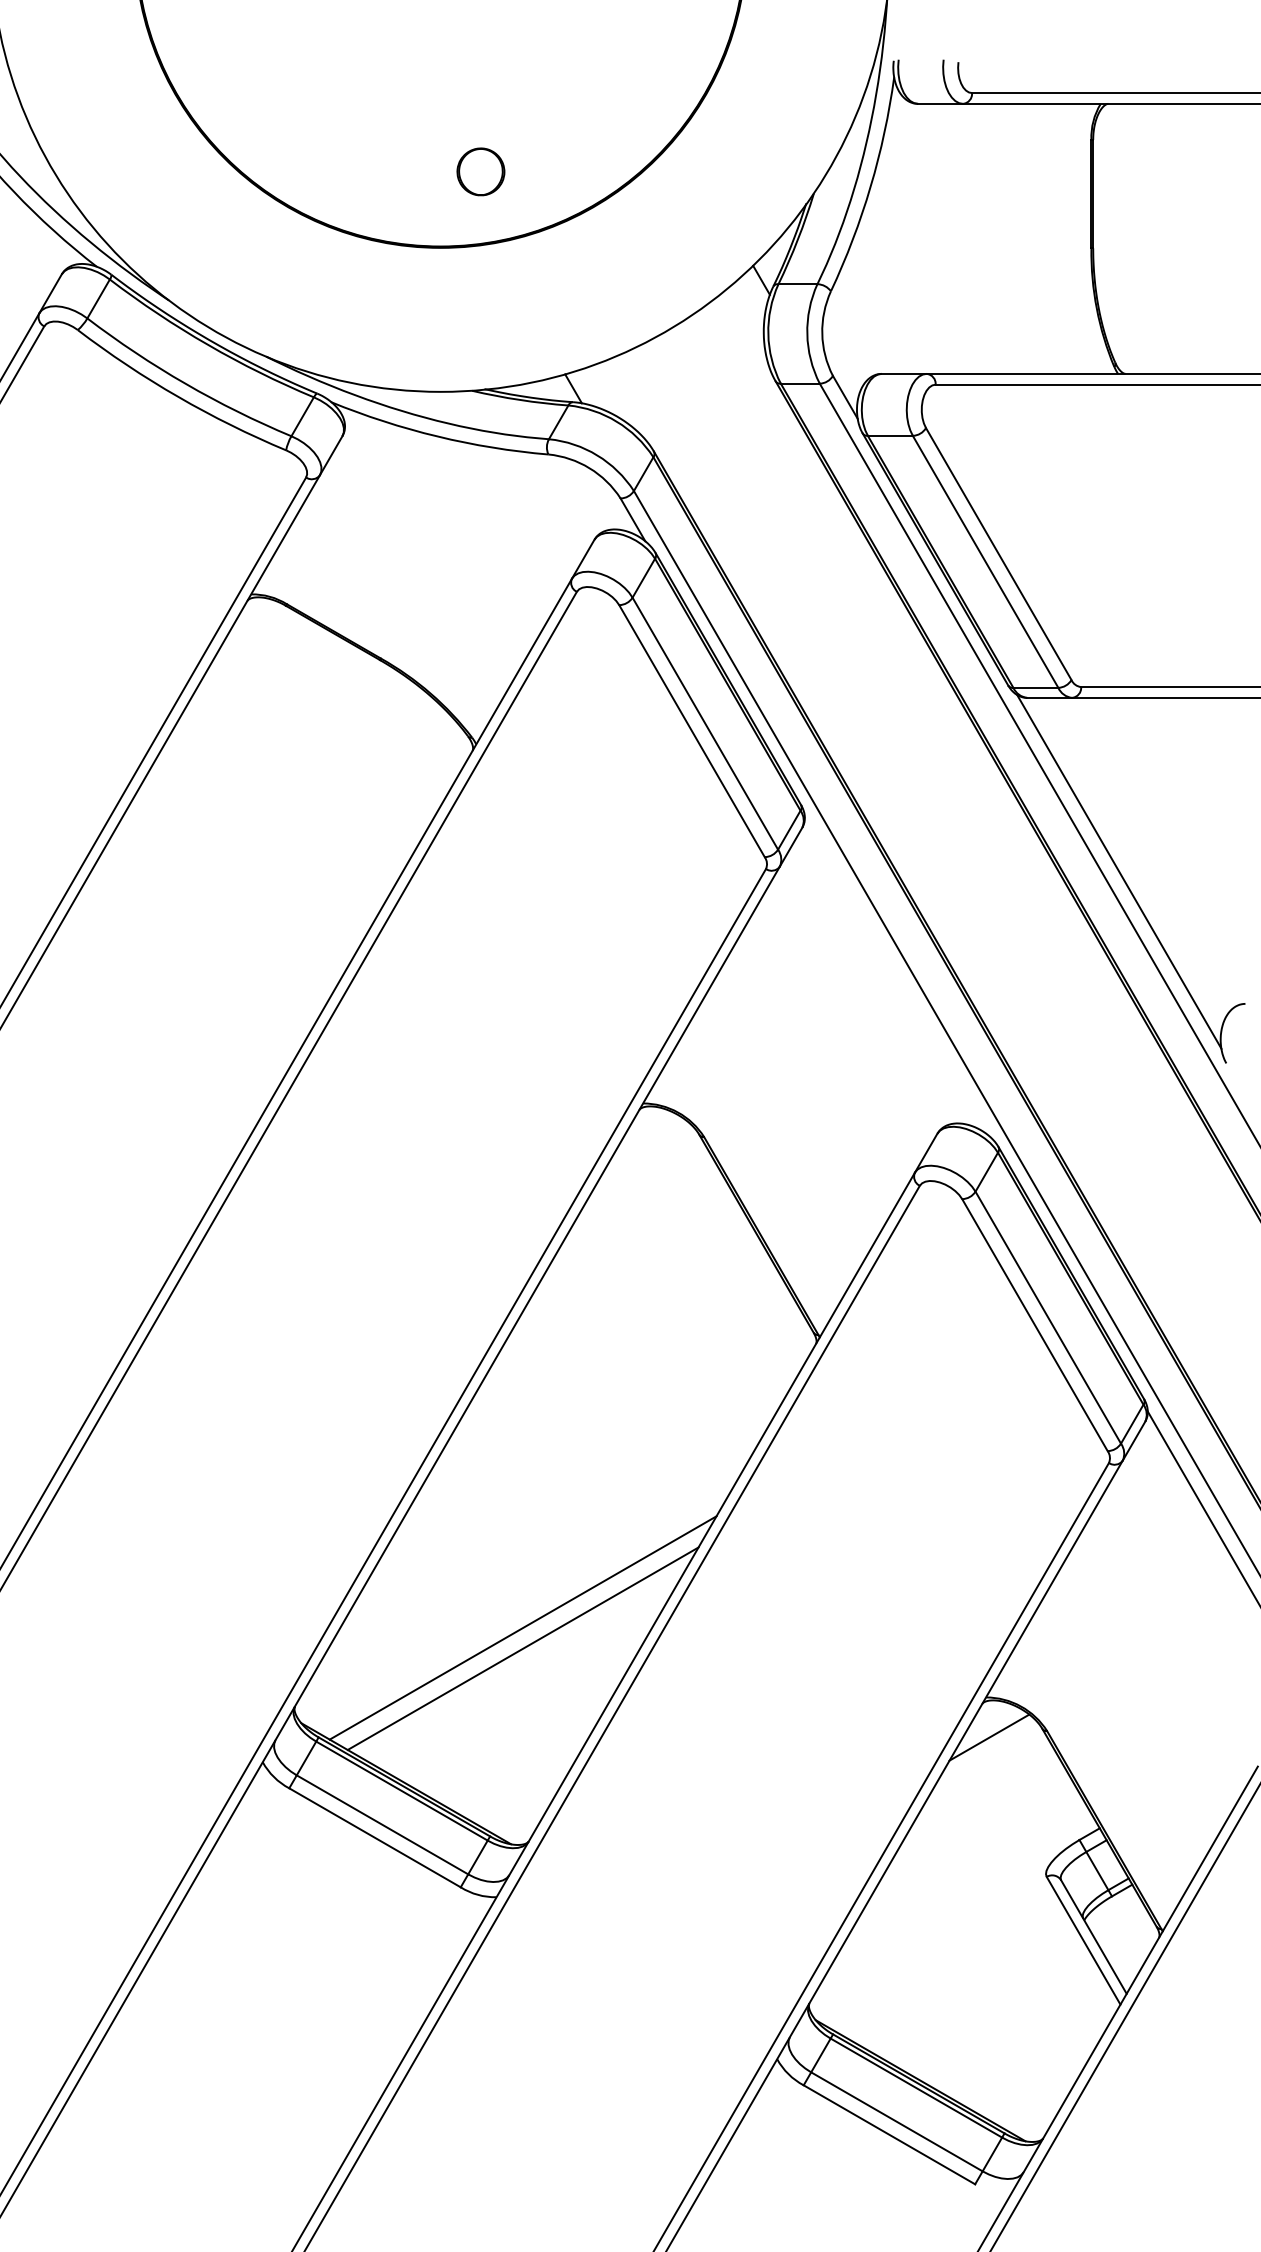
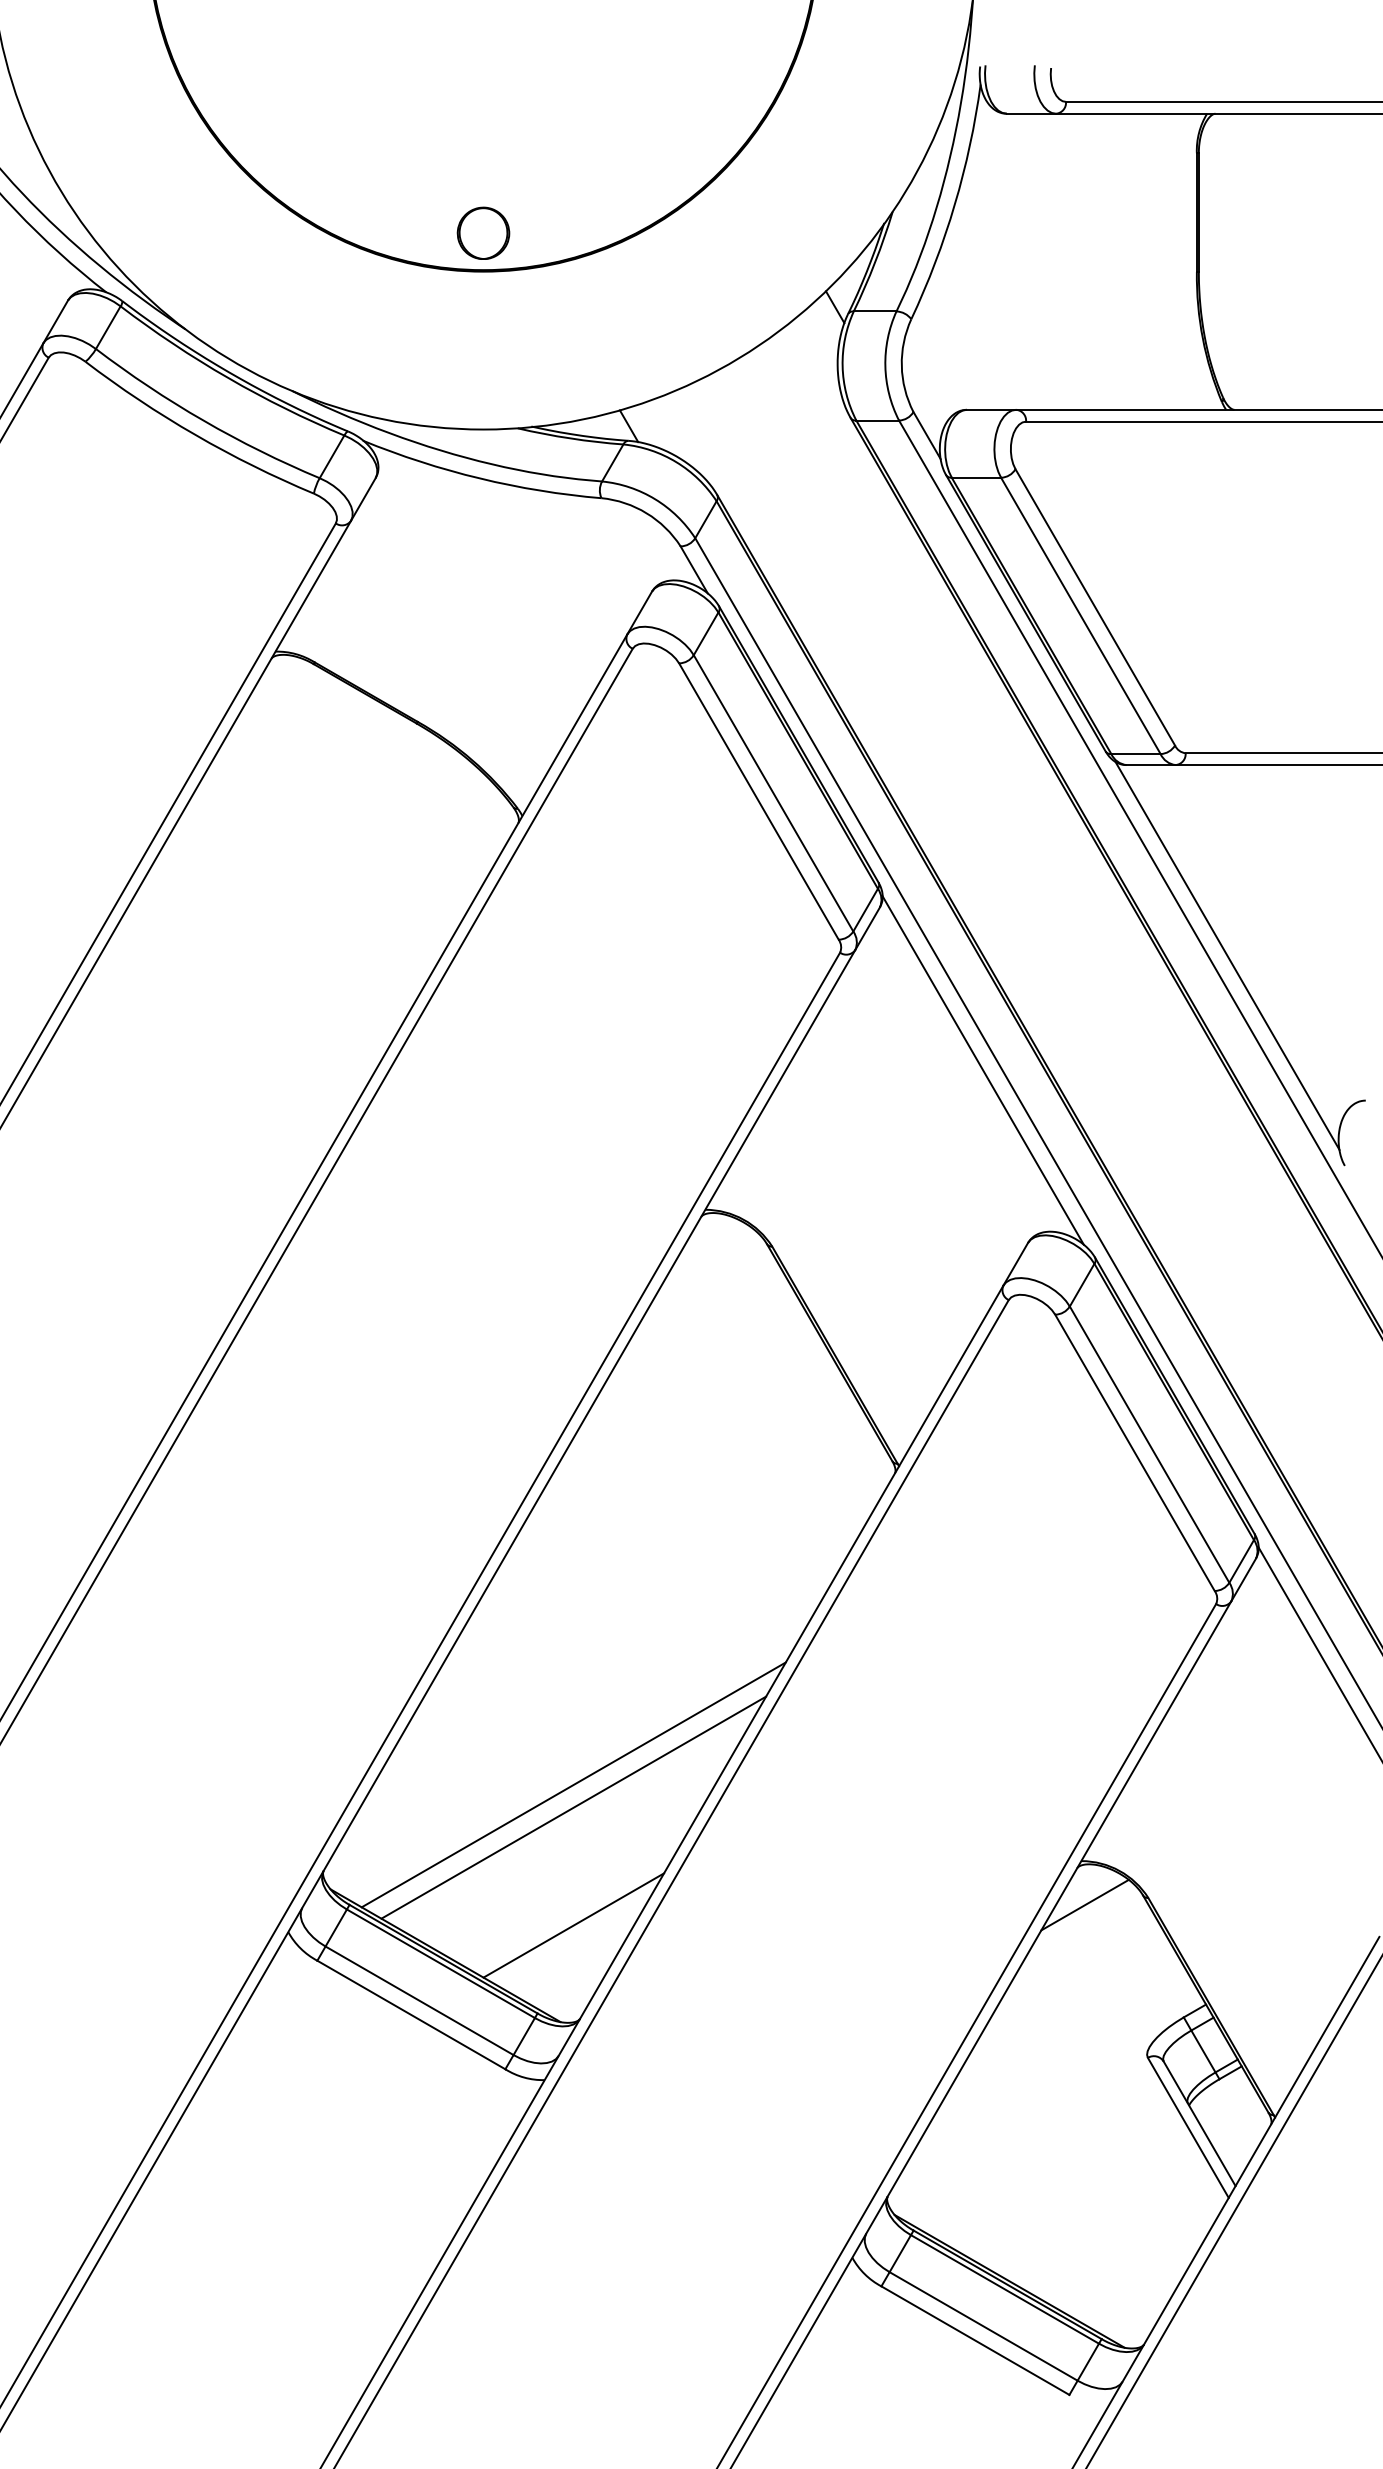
part: (480, 171) -> (483, 232), moved
line: (895, 976) -> (982, 1070), added
line: (522, 1756) -> (573, 1925), added

